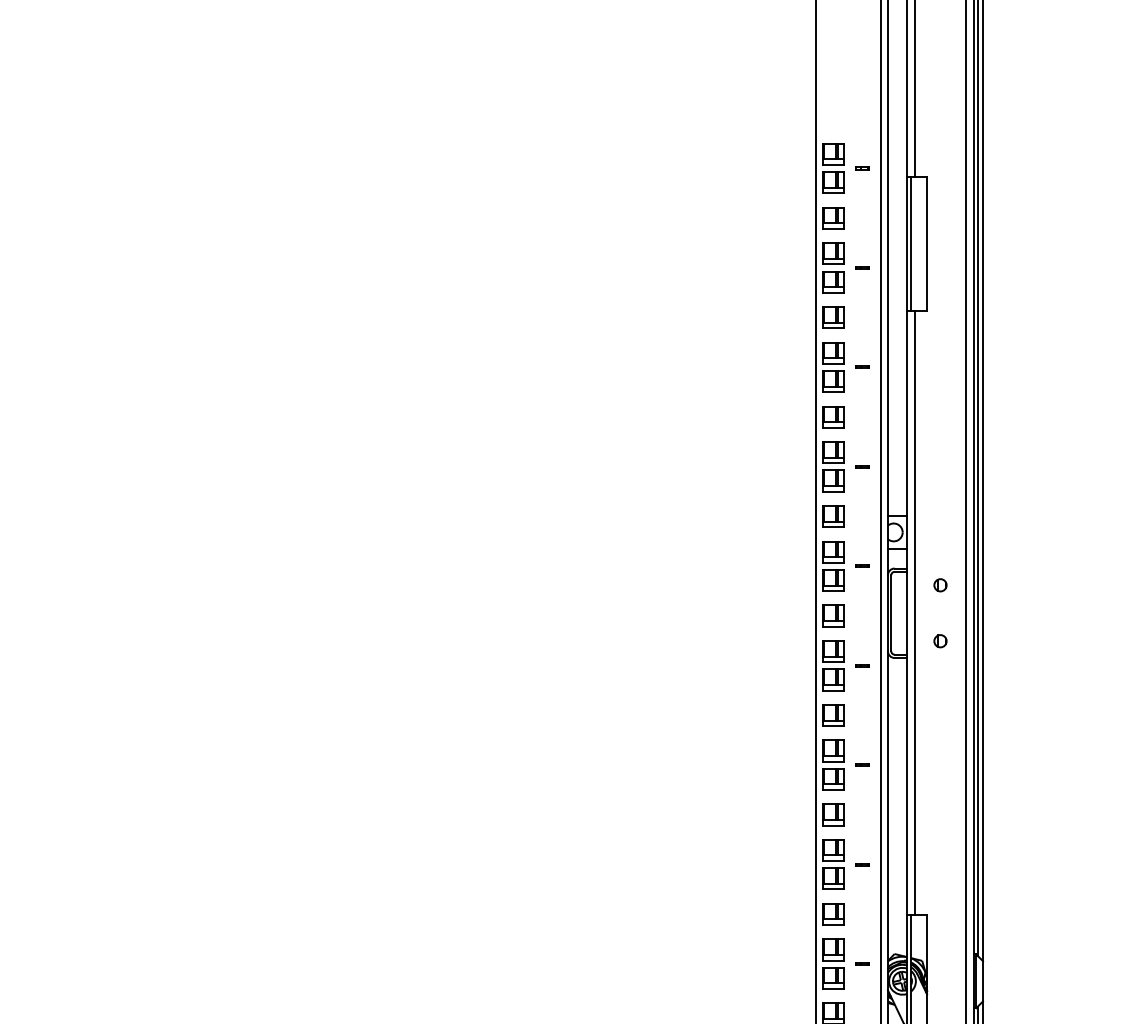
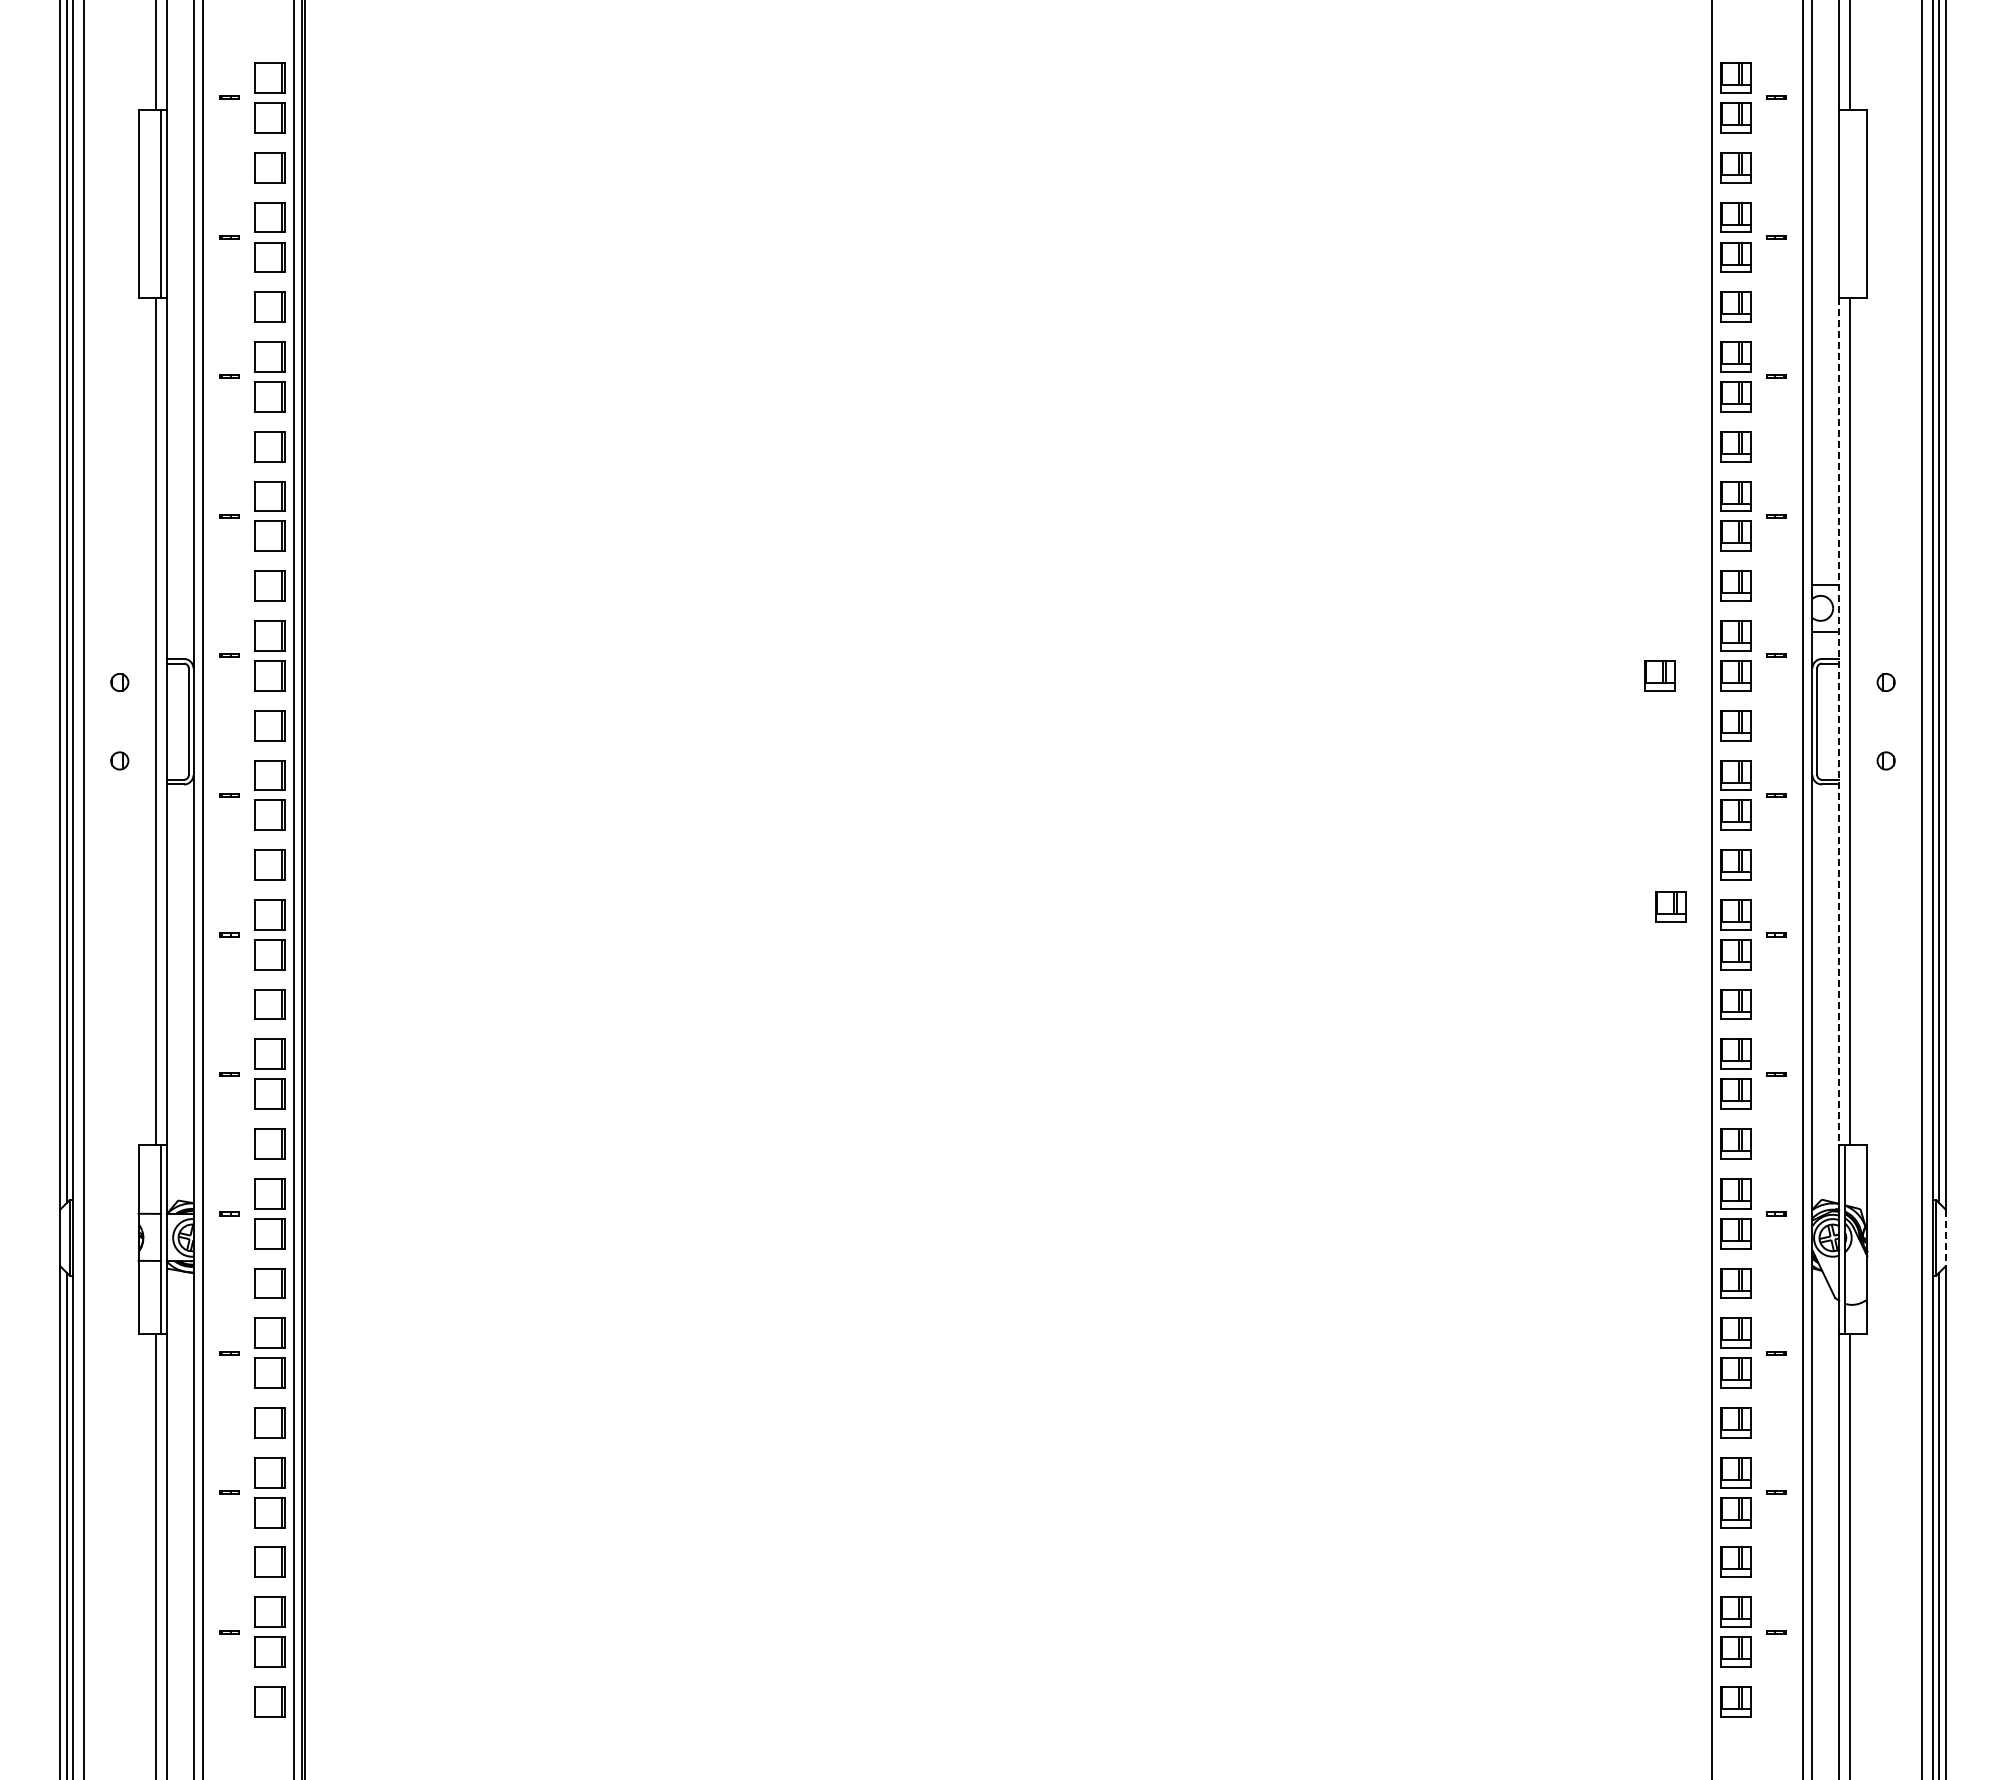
line: (911, 243) -> (1845, 203), removed
part: (778, 580) -> (1659, 675), added
line: (907, 613) -> (1839, 721), solid -> dashed
part: (786, 745) -> (1670, 906), added
line: (982, 981) -> (1945, 1238), solid -> dashed

